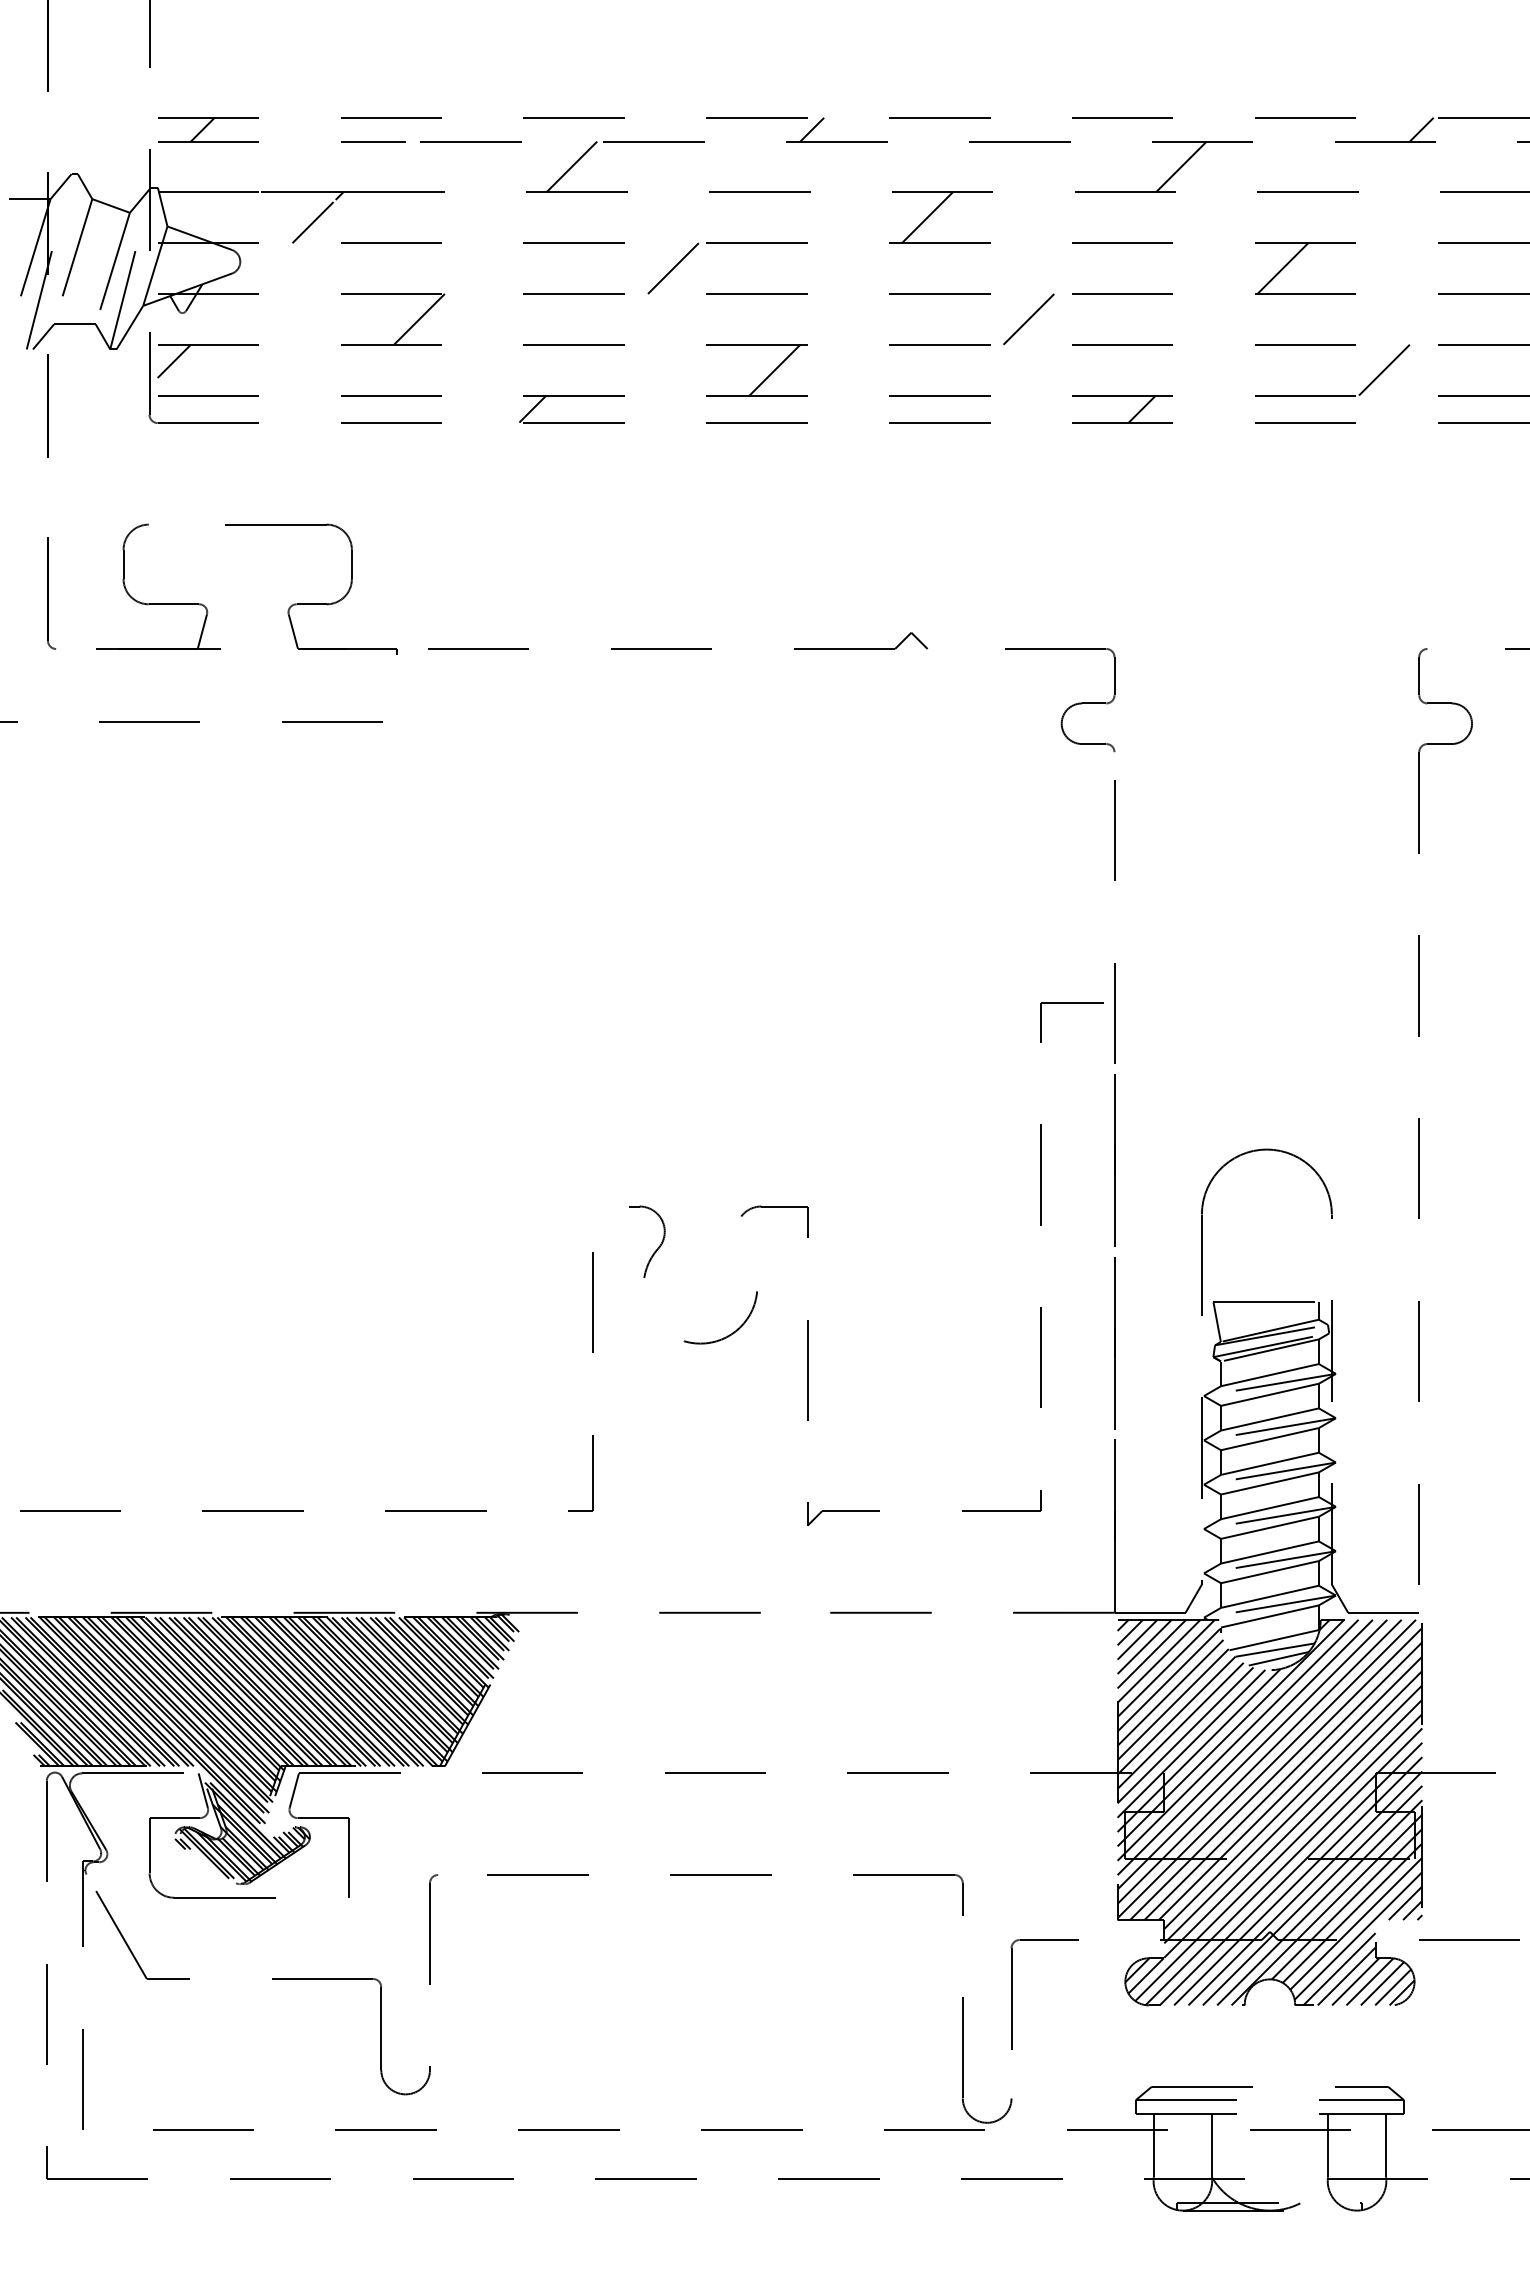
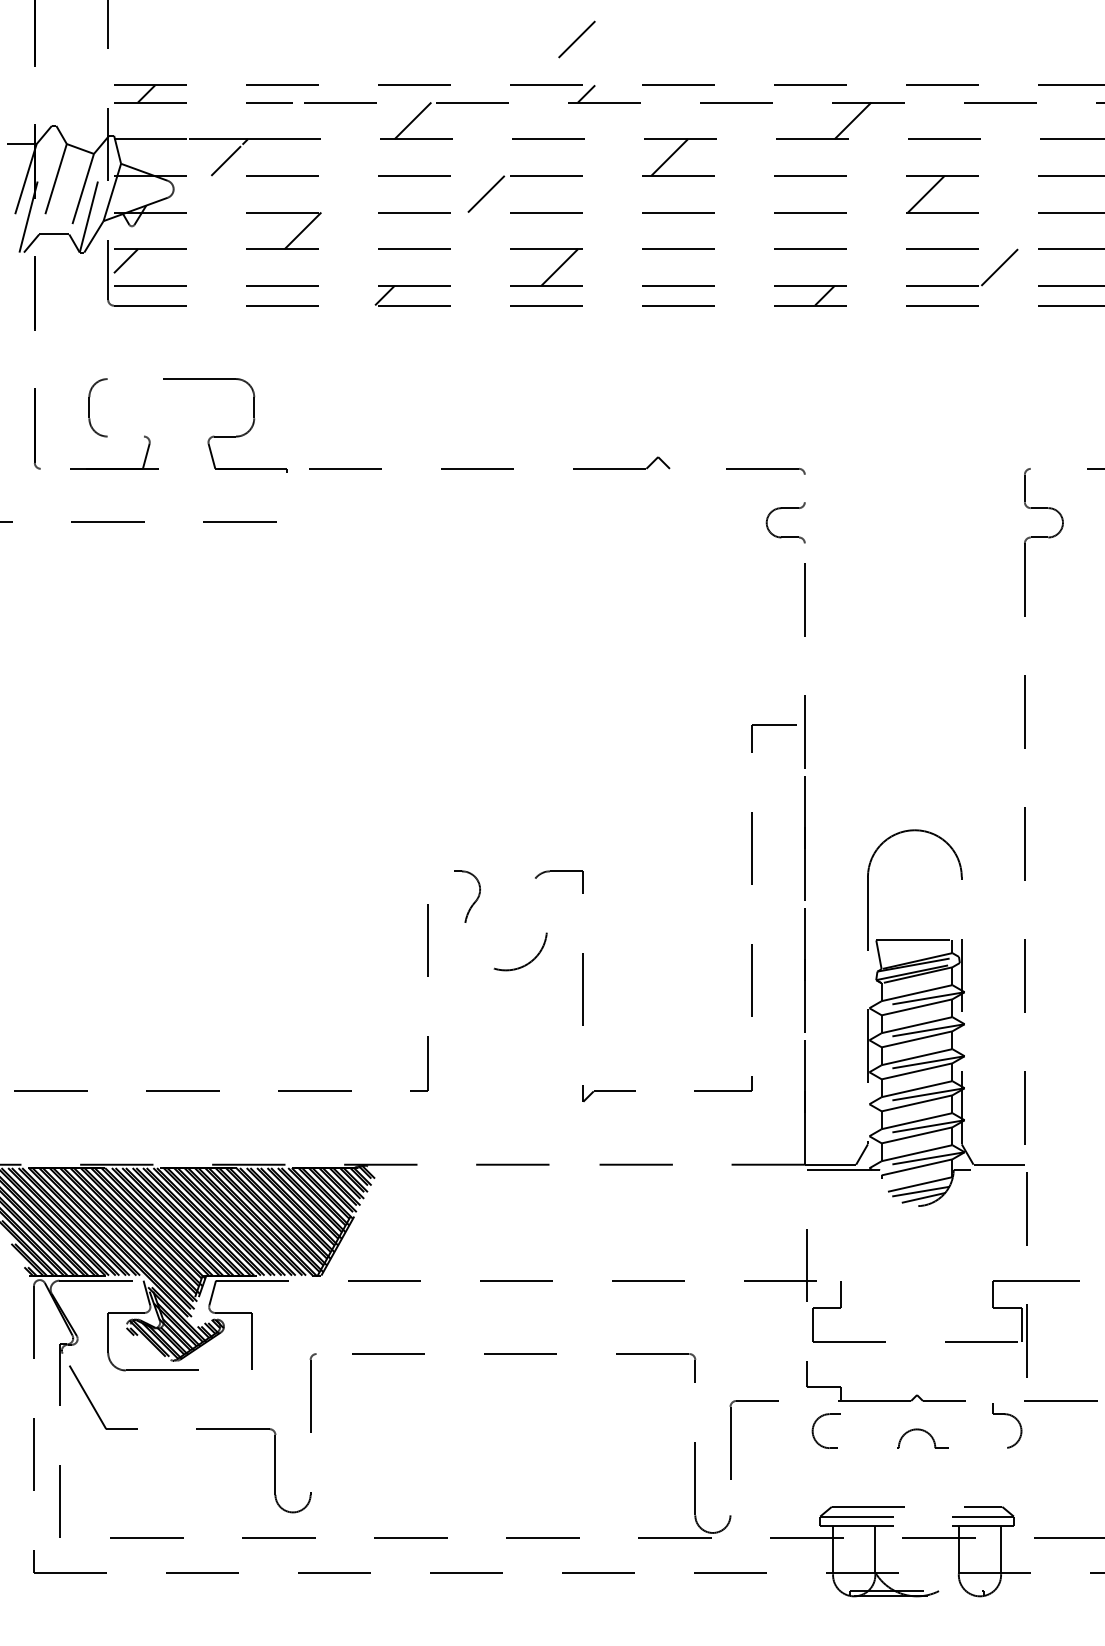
line: (1421, 129) -> (1026, 93), removed
line: (1028, 319) -> (576, 39), moved
line: (173, 604) -> (125, 436), removed
line: (1114, 676) -> (804, 488), removed
hatch: (1269, 1812) -> (916, 1308), removed

